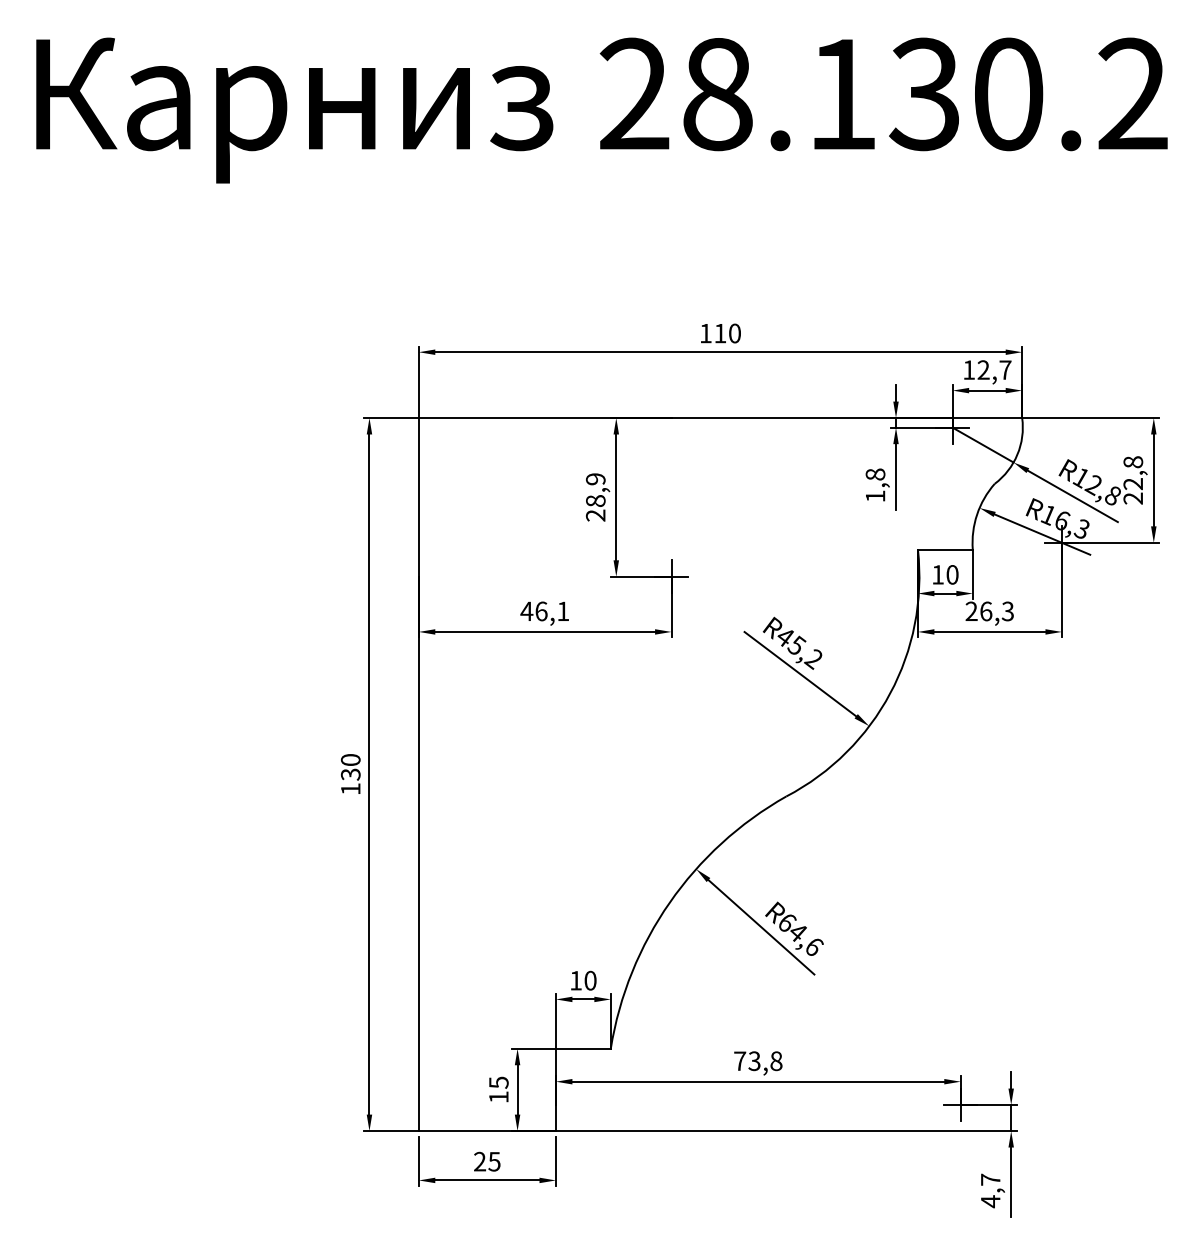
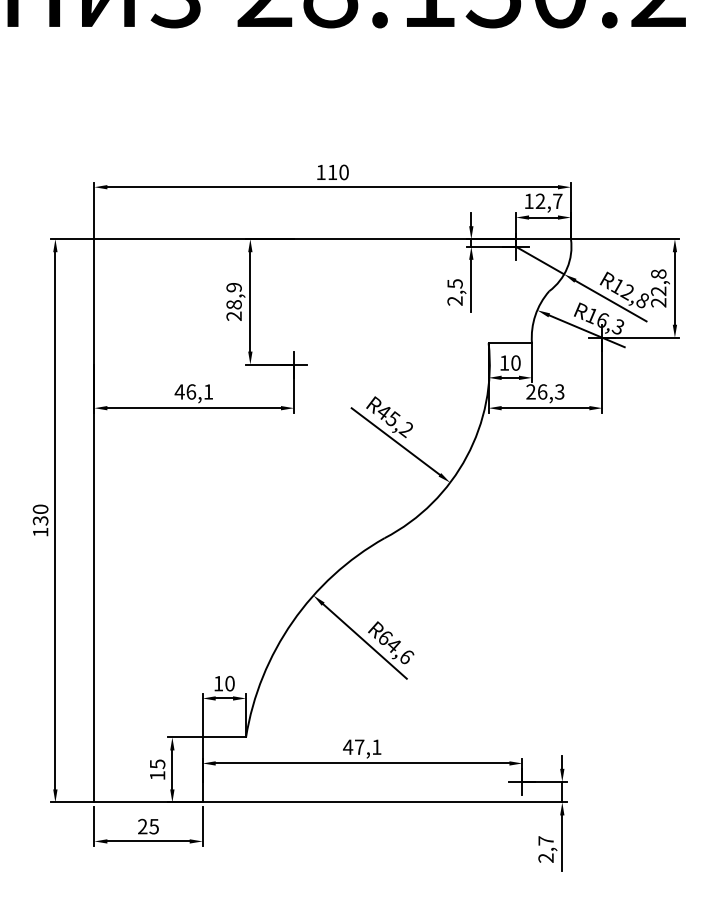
text: (875, 485) -> (455, 292), 1,8 -> 2,5
text: (757, 1061) -> (361, 747), 73,8 -> 47,1
text: (990, 1201) -> (545, 858), 4,7 -> 2,7

